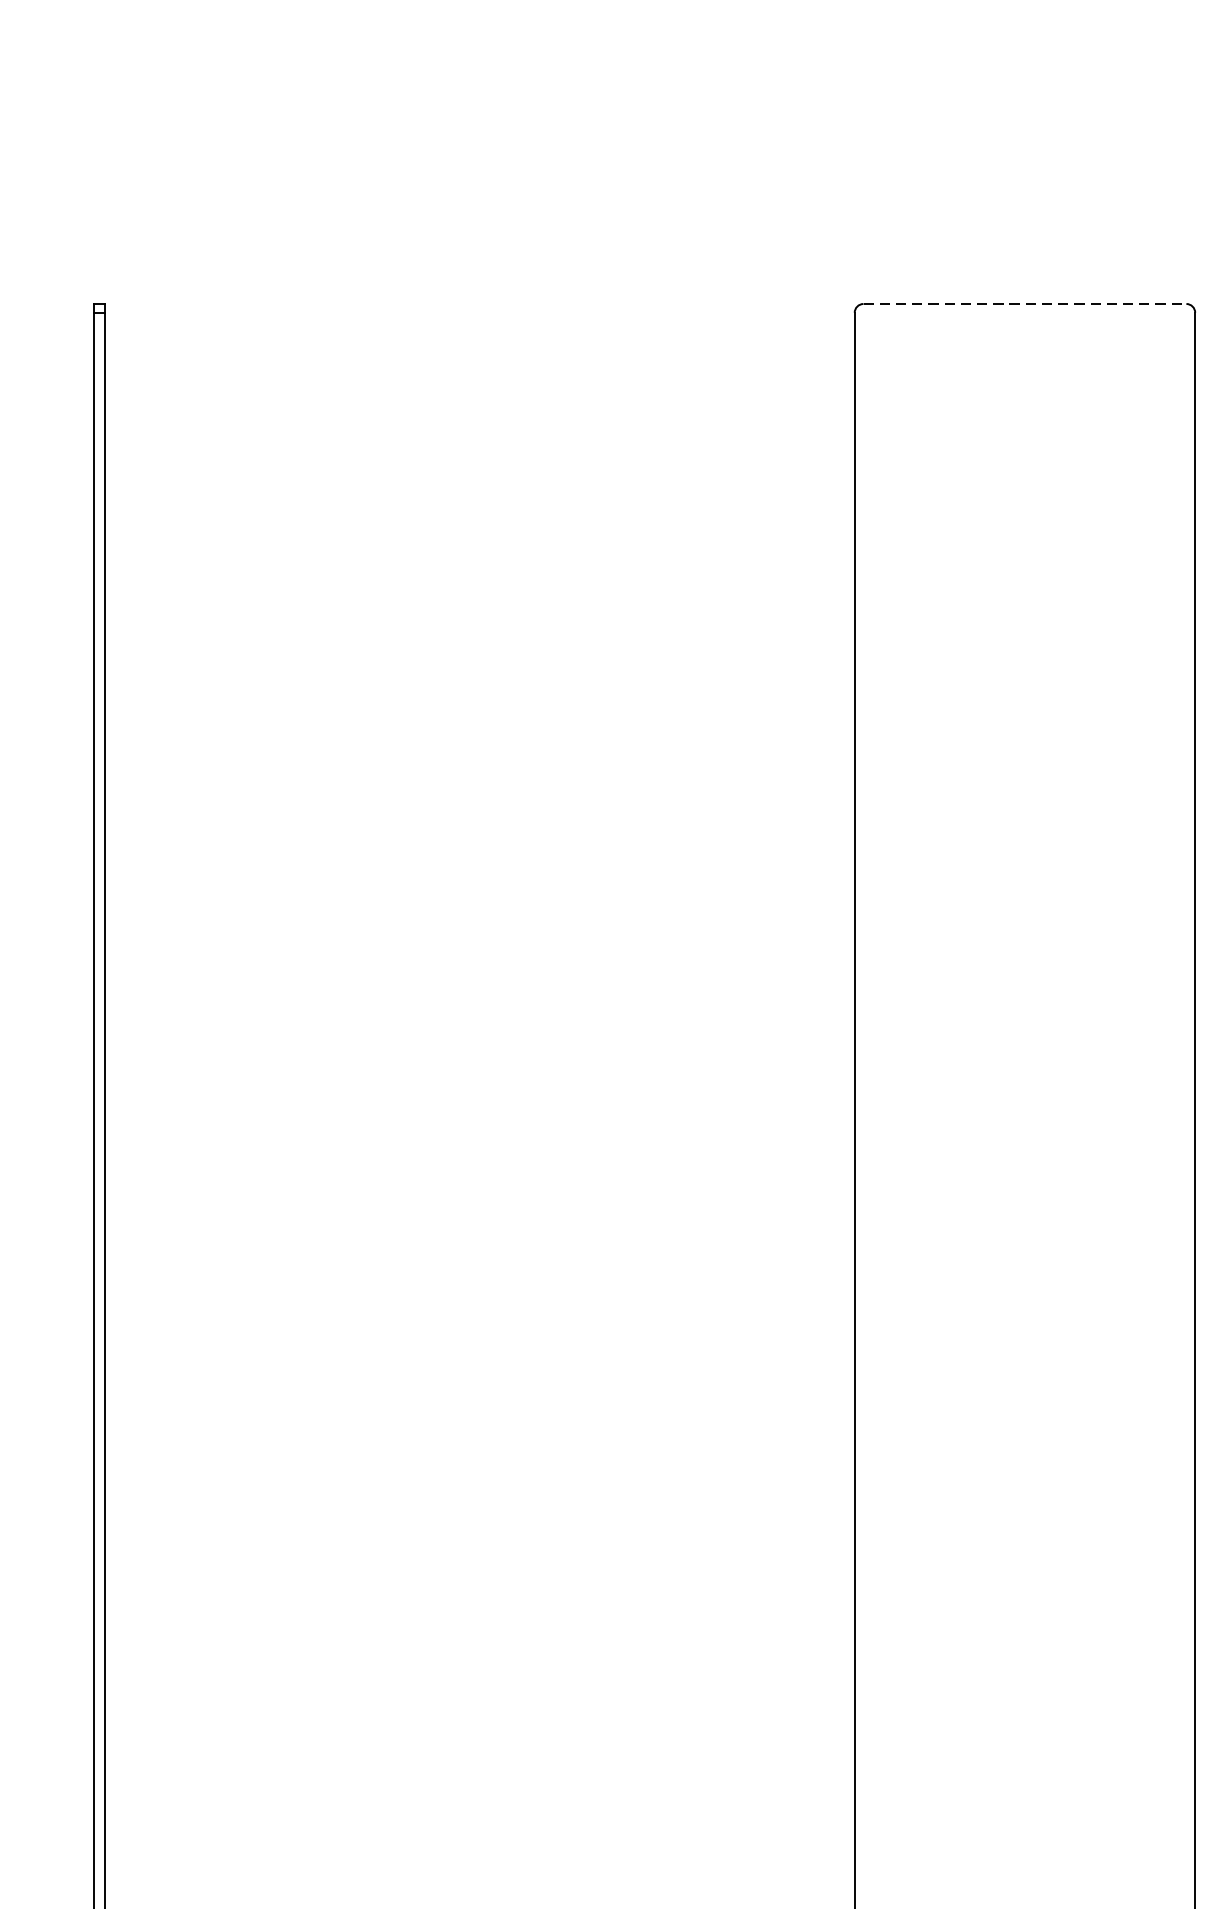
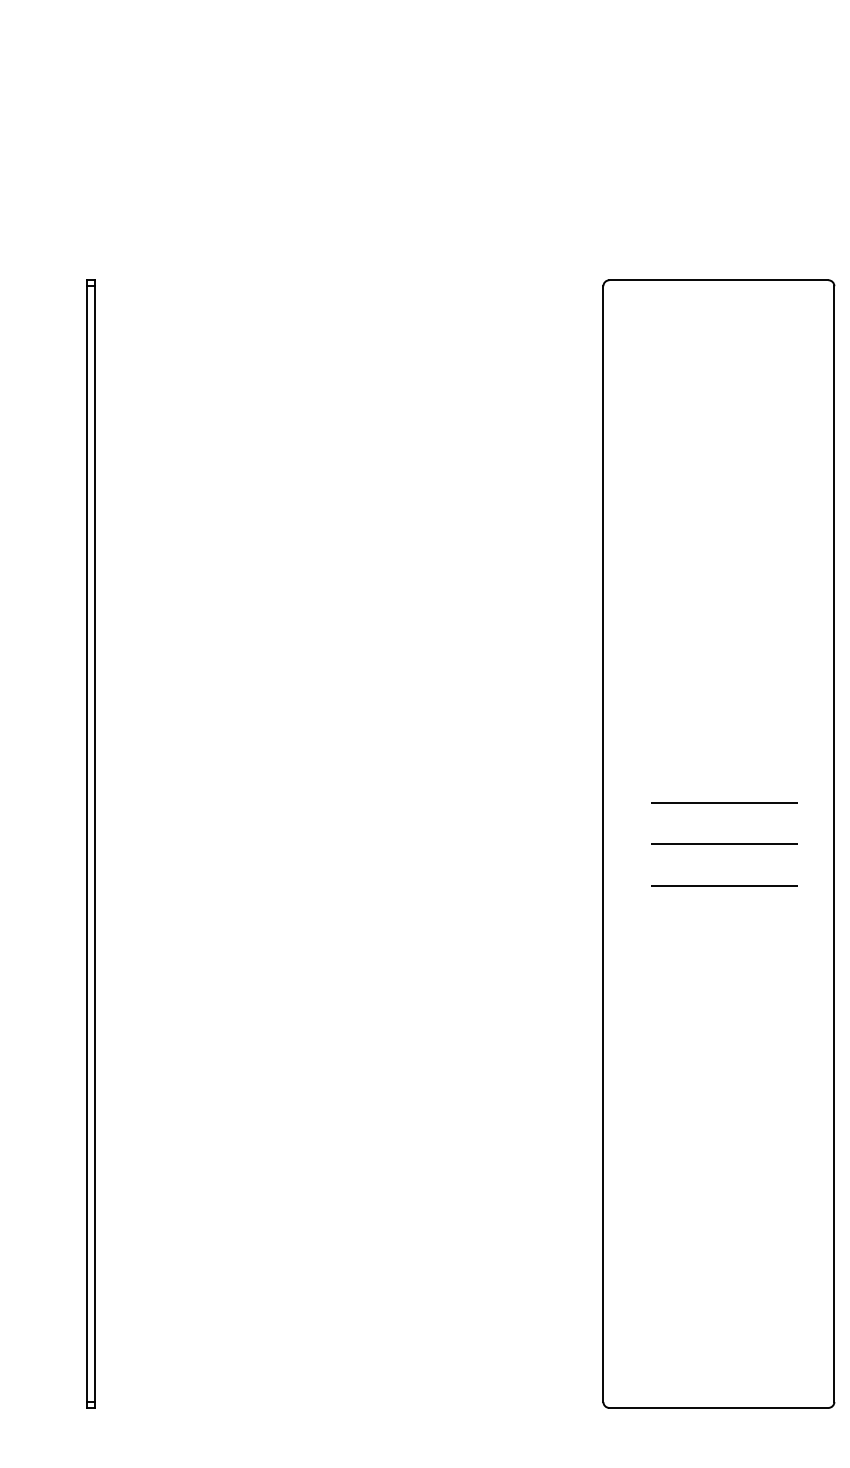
line: (1024, 304) -> (718, 280), dashed -> solid
line: (1031, 1073) -> (723, 802), added
line: (1031, 1135) -> (723, 844), added
line: (1033, 1196) -> (724, 885), added

